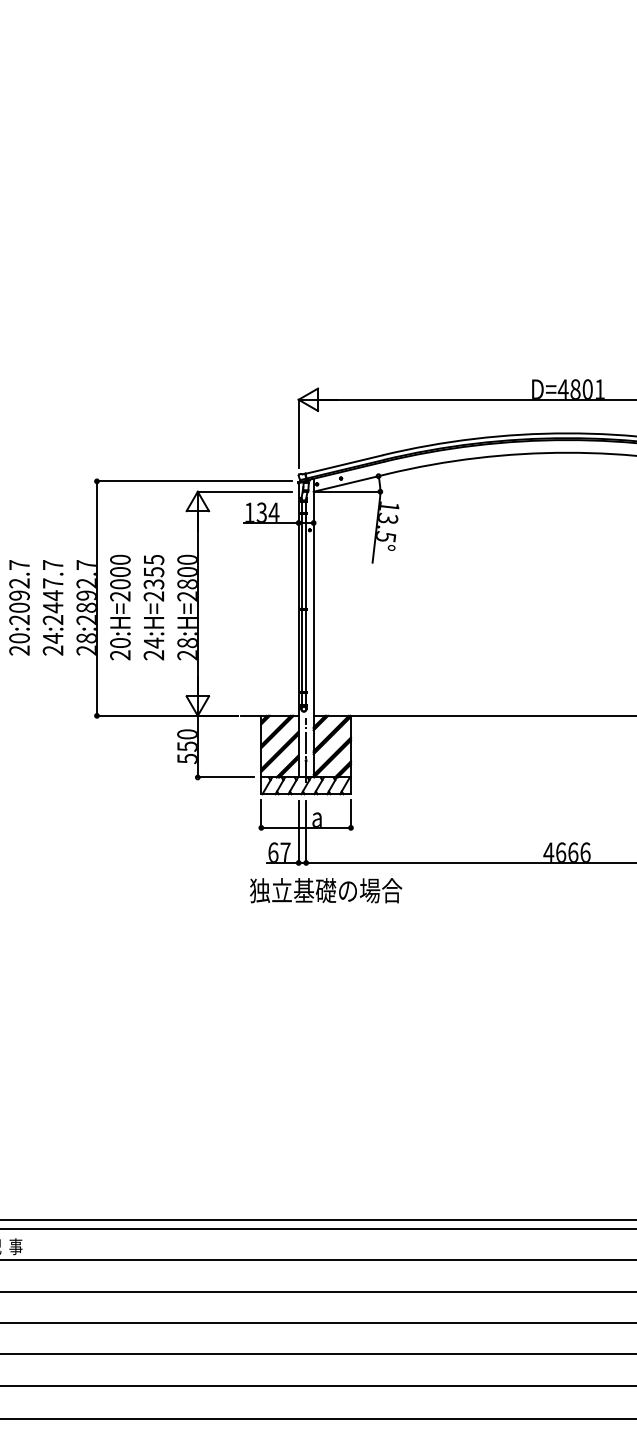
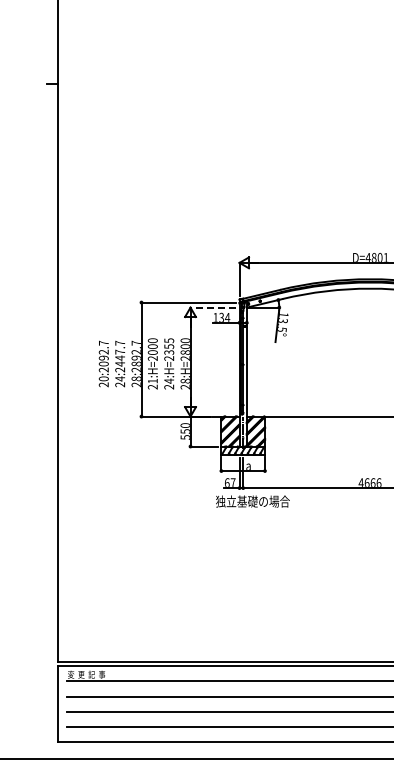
line: (245, 491) -> (213, 307), solid -> dashed
text: (119, 641) -> (152, 380), 20:H=2000 -> 21:H=2000

